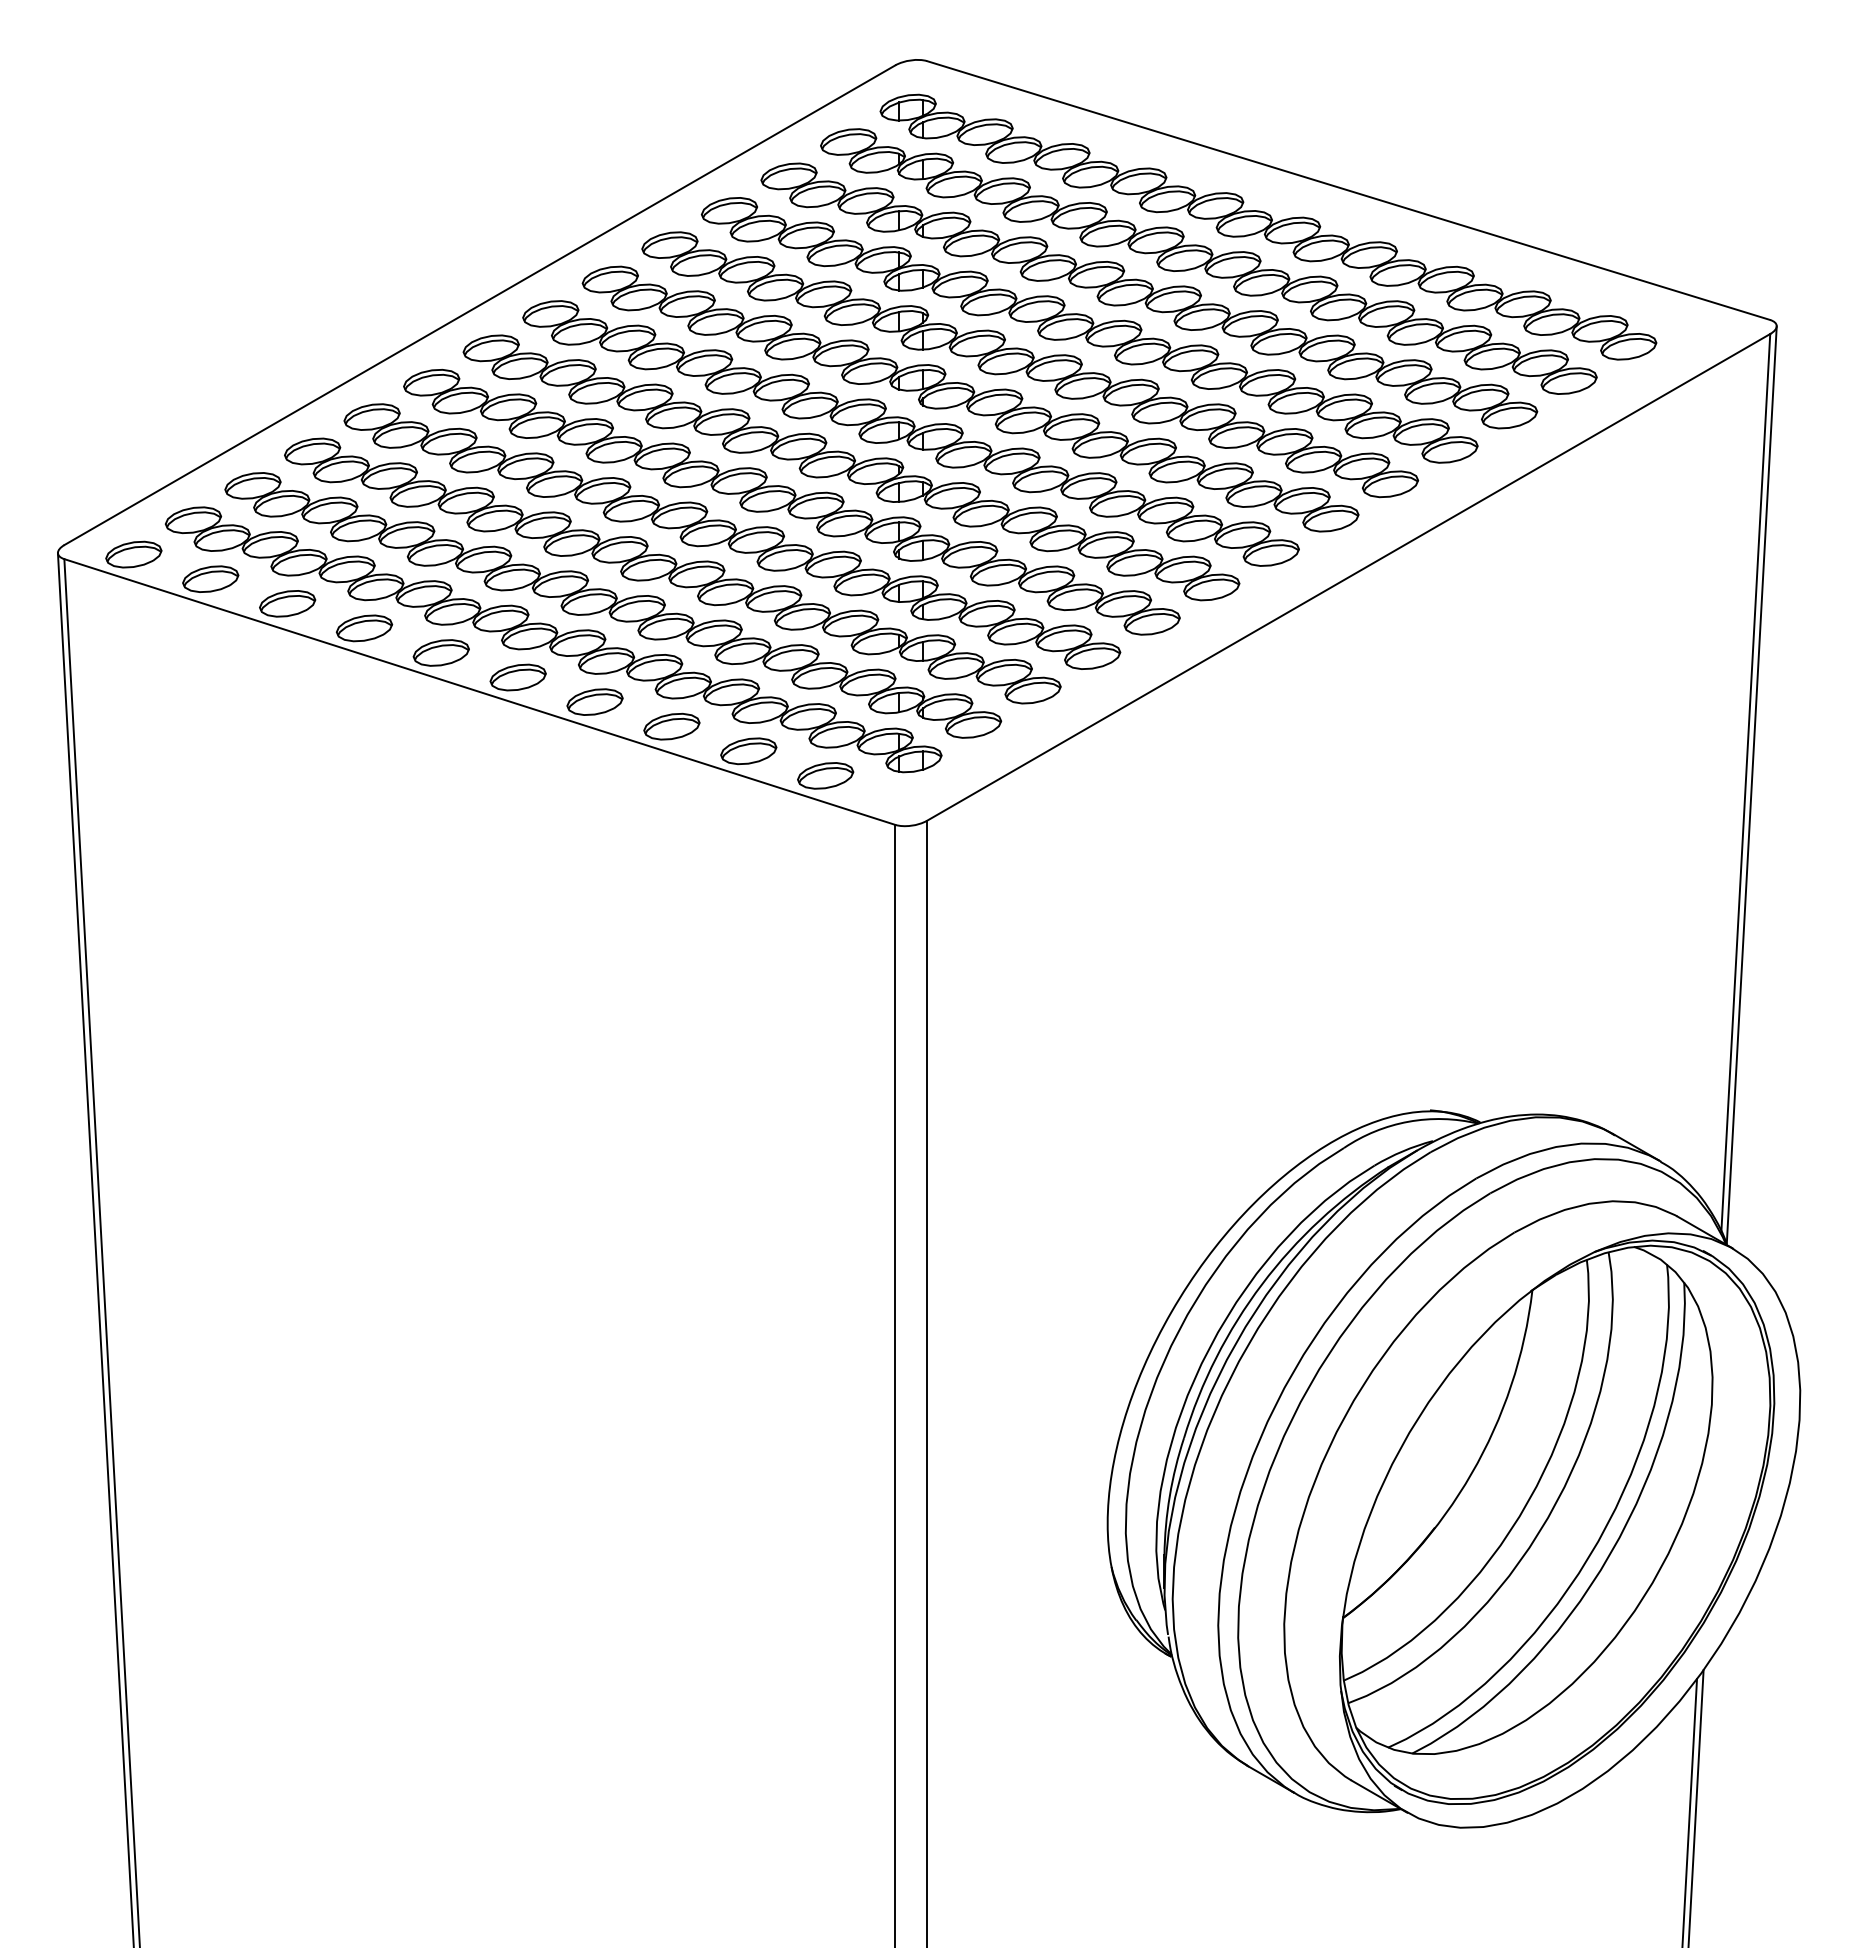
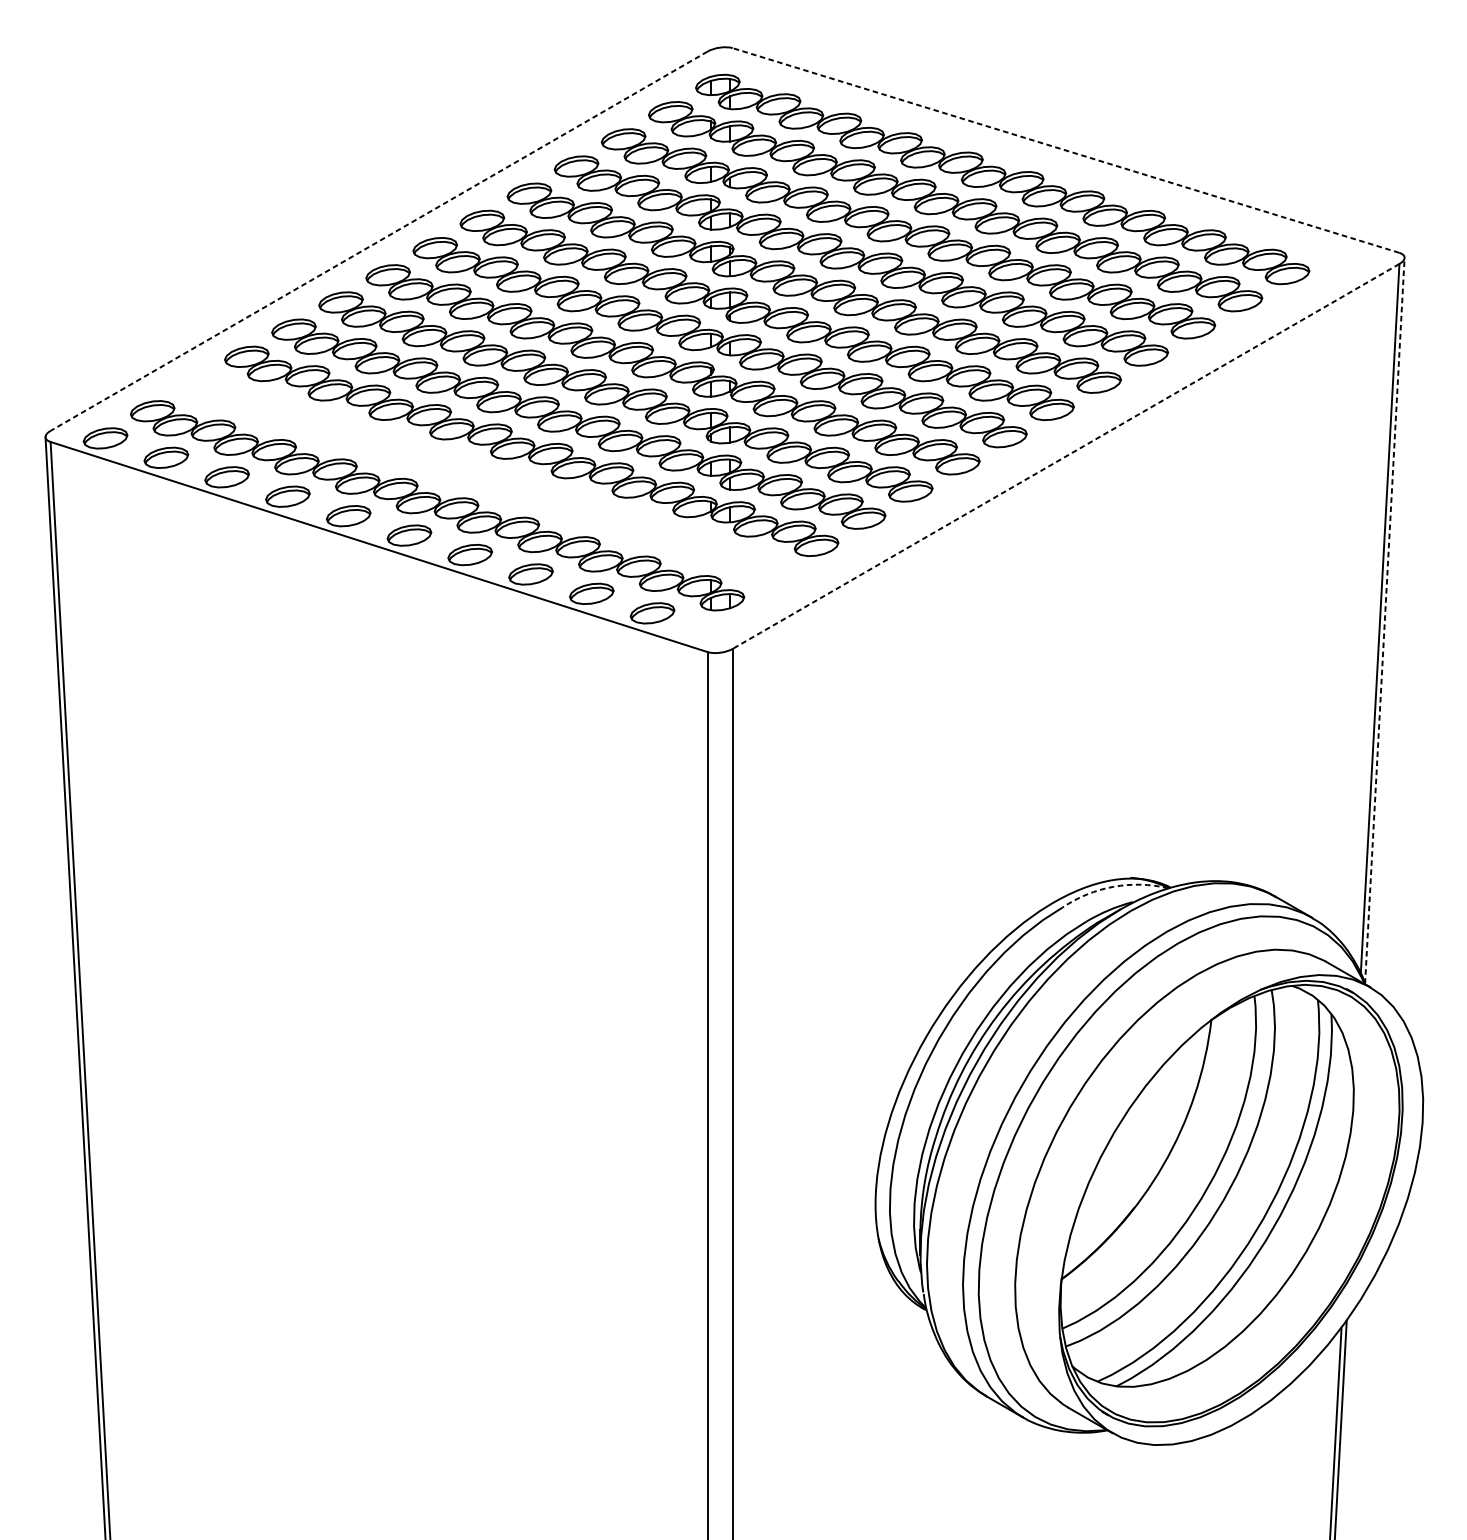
line: (1348, 190) -> (1065, 150), solid -> dashed
line: (479, 305) -> (378, 241), solid -> dashed
line: (1348, 577) -> (1065, 456), solid -> dashed
part: (613, 605) -> (484, 478), removed
line: (1751, 785) -> (1384, 620), solid -> dashed
arc: (1408, 1121) -> (1113, 886), solid -> dashed

